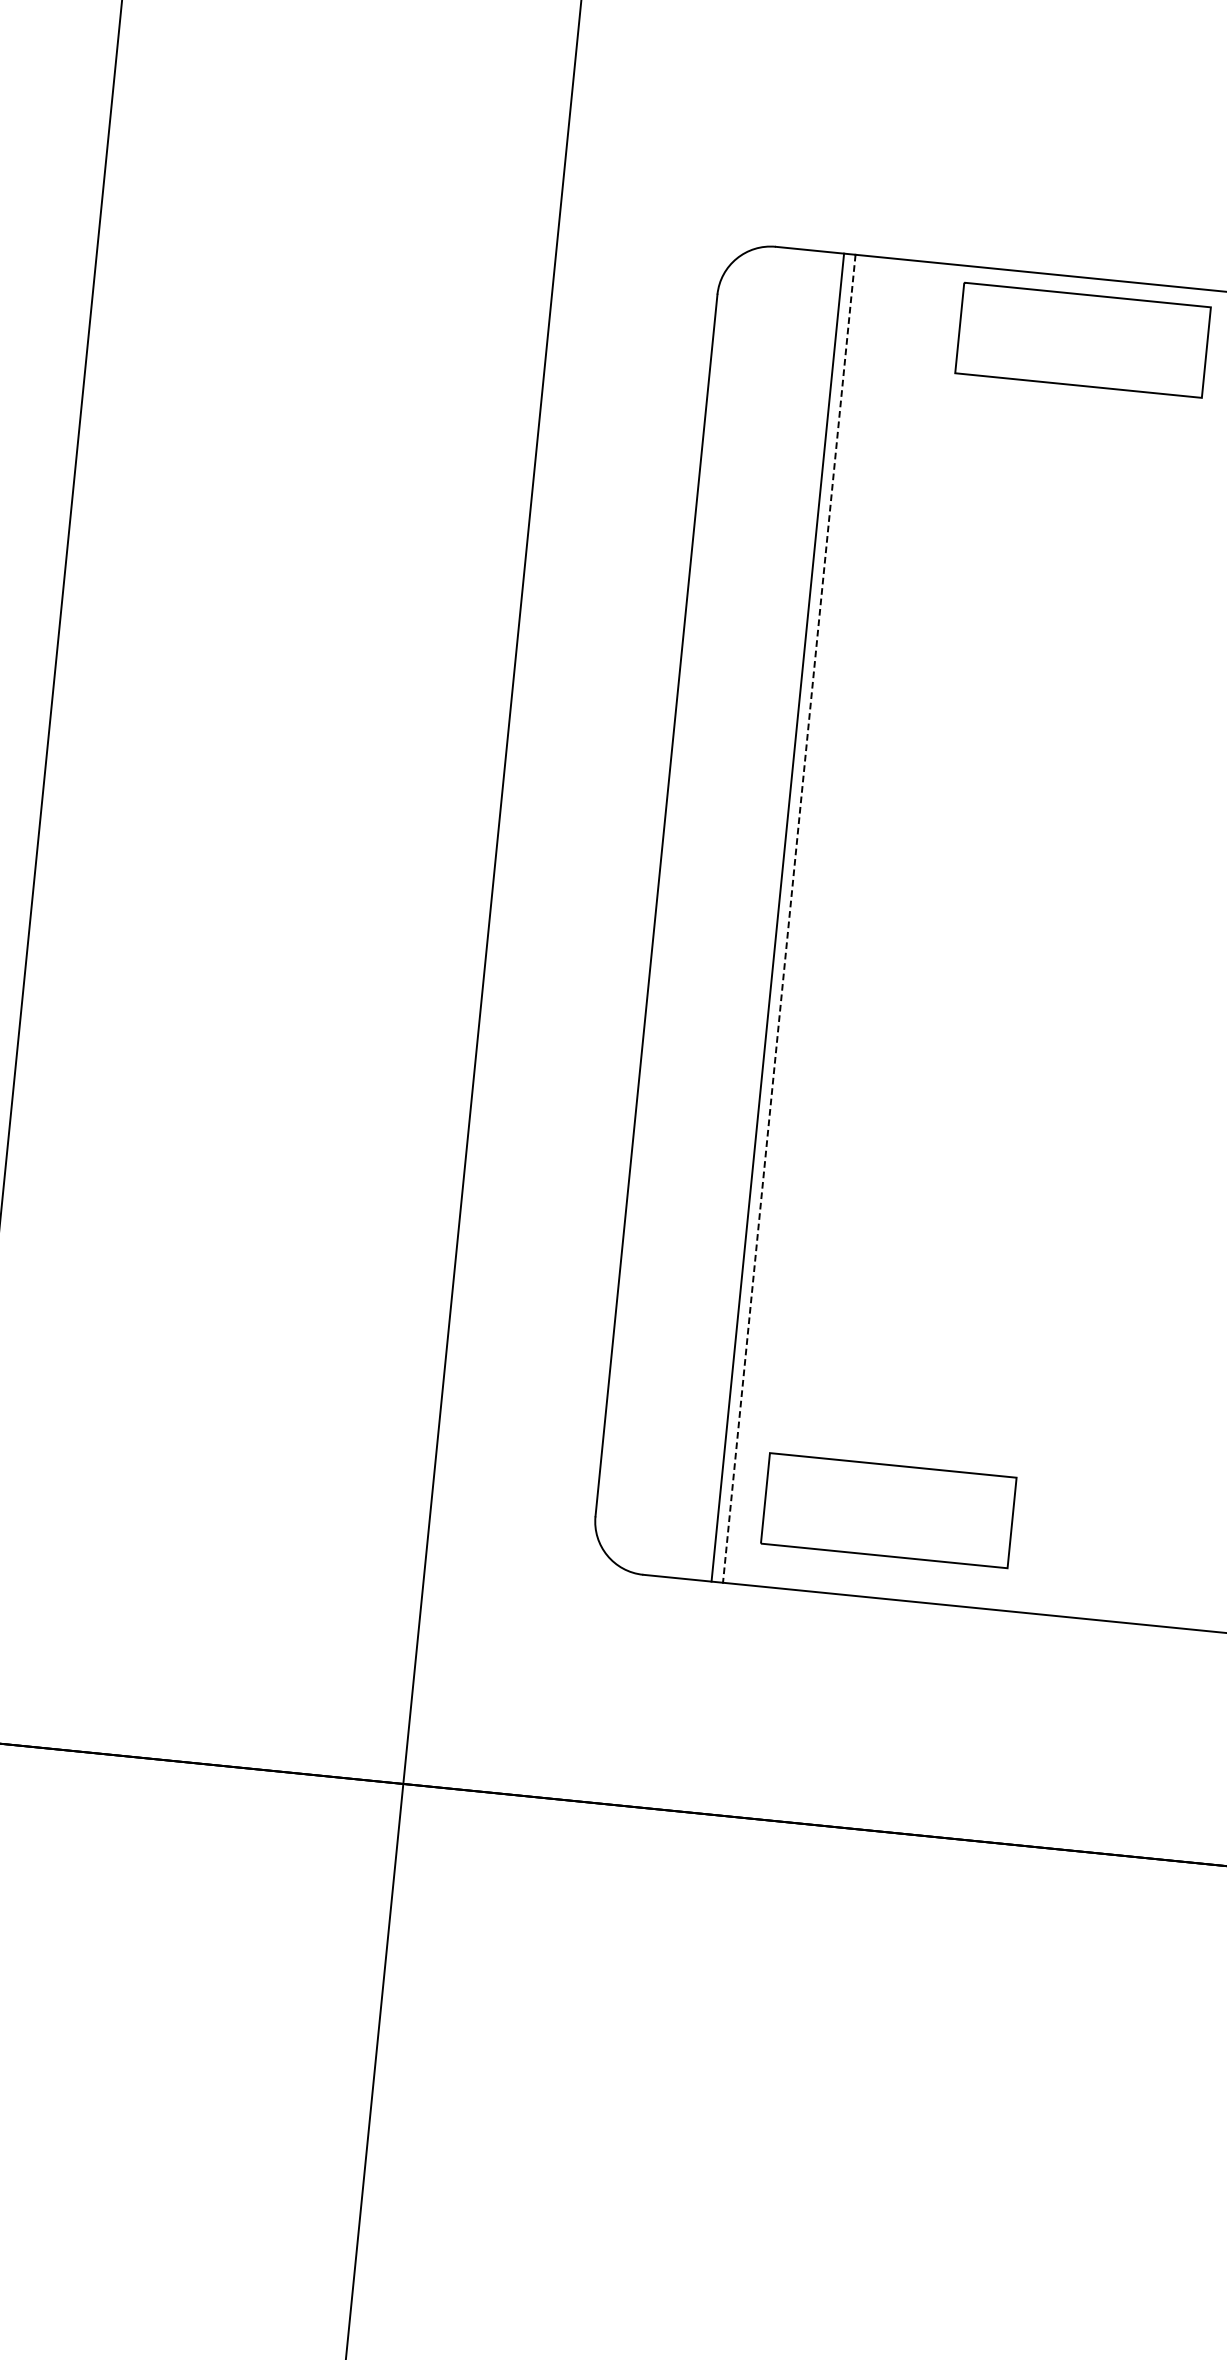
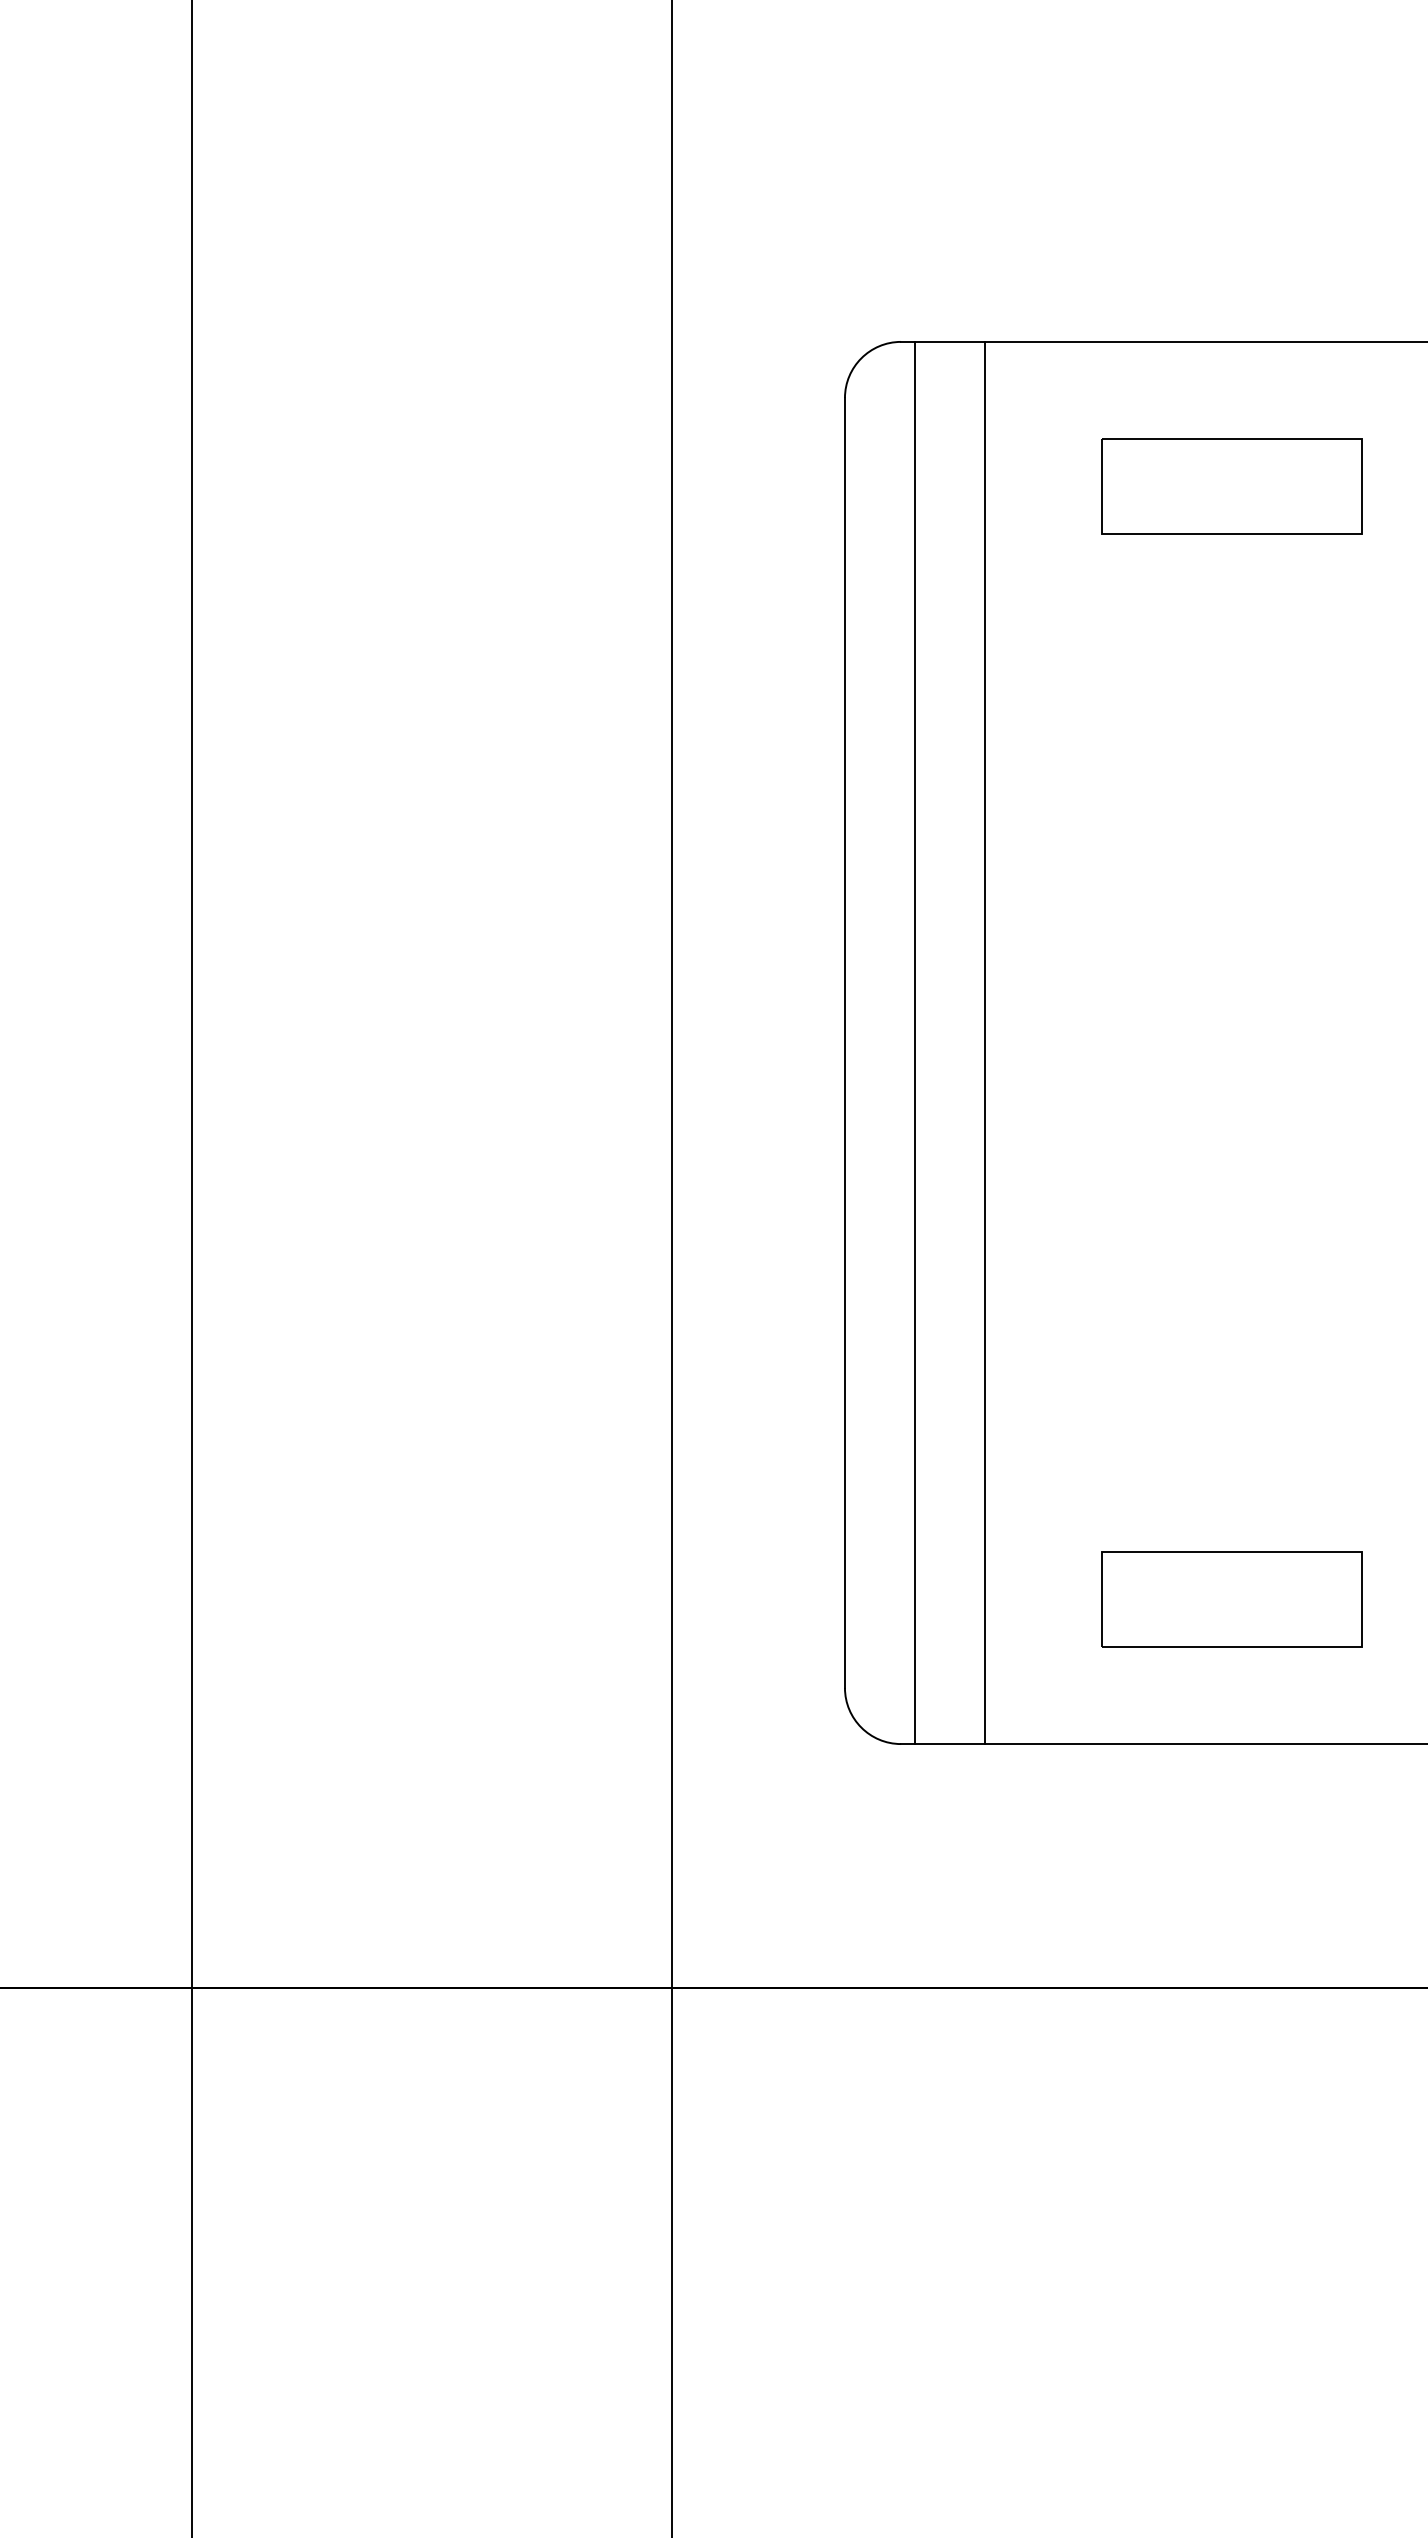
part: (1082, 340) -> (1231, 486), moved
line: (778, 917) -> (915, 1042), moved
line: (789, 919) -> (985, 1043), dashed -> solid
part: (888, 1510) -> (1231, 1599), moved

